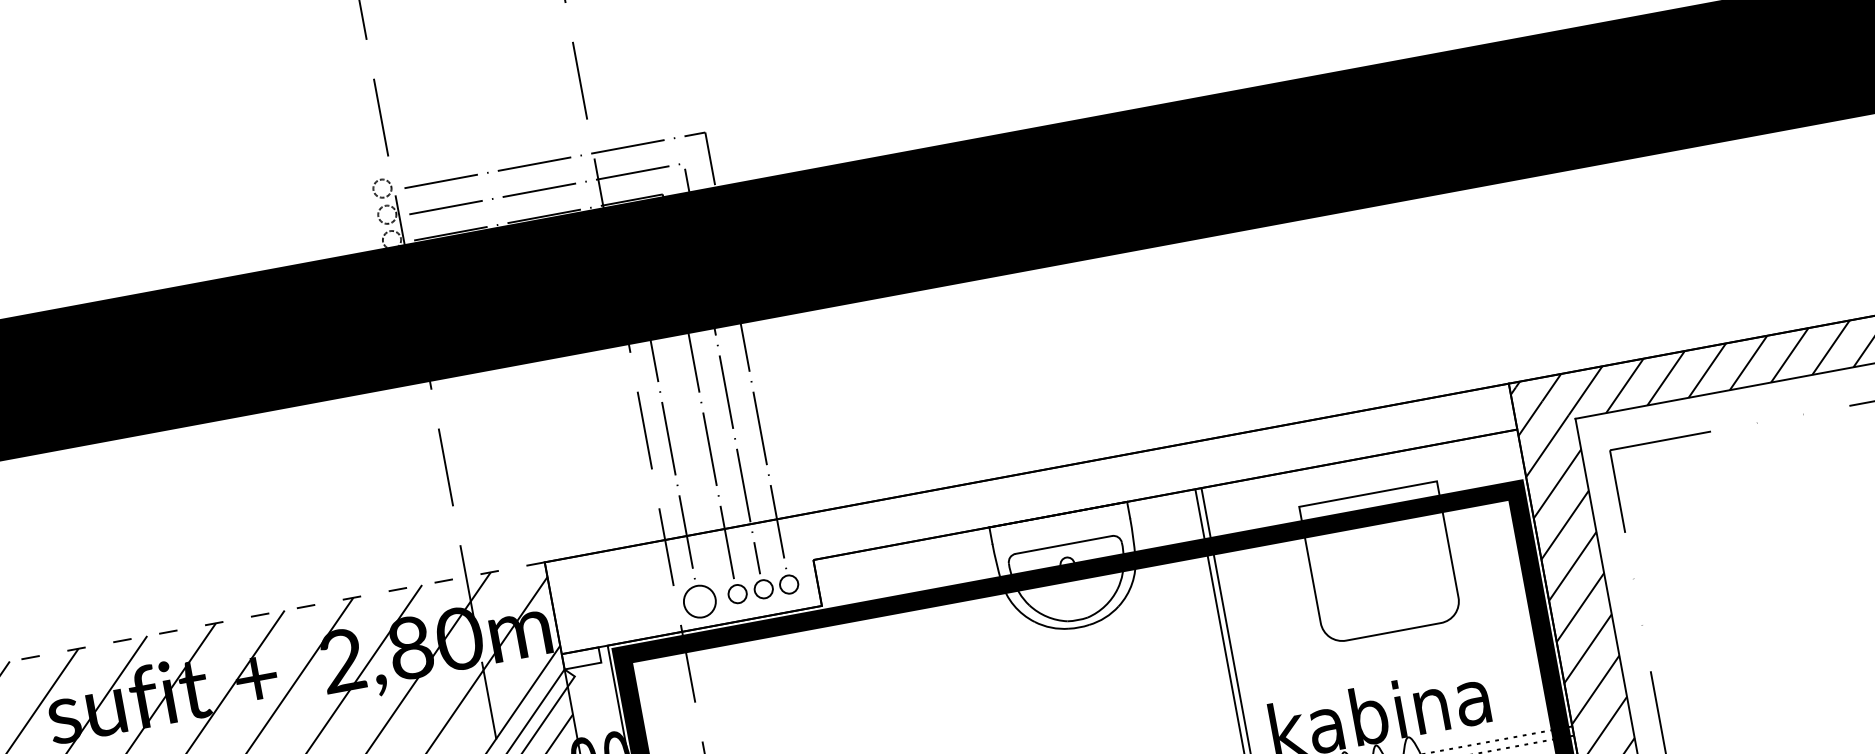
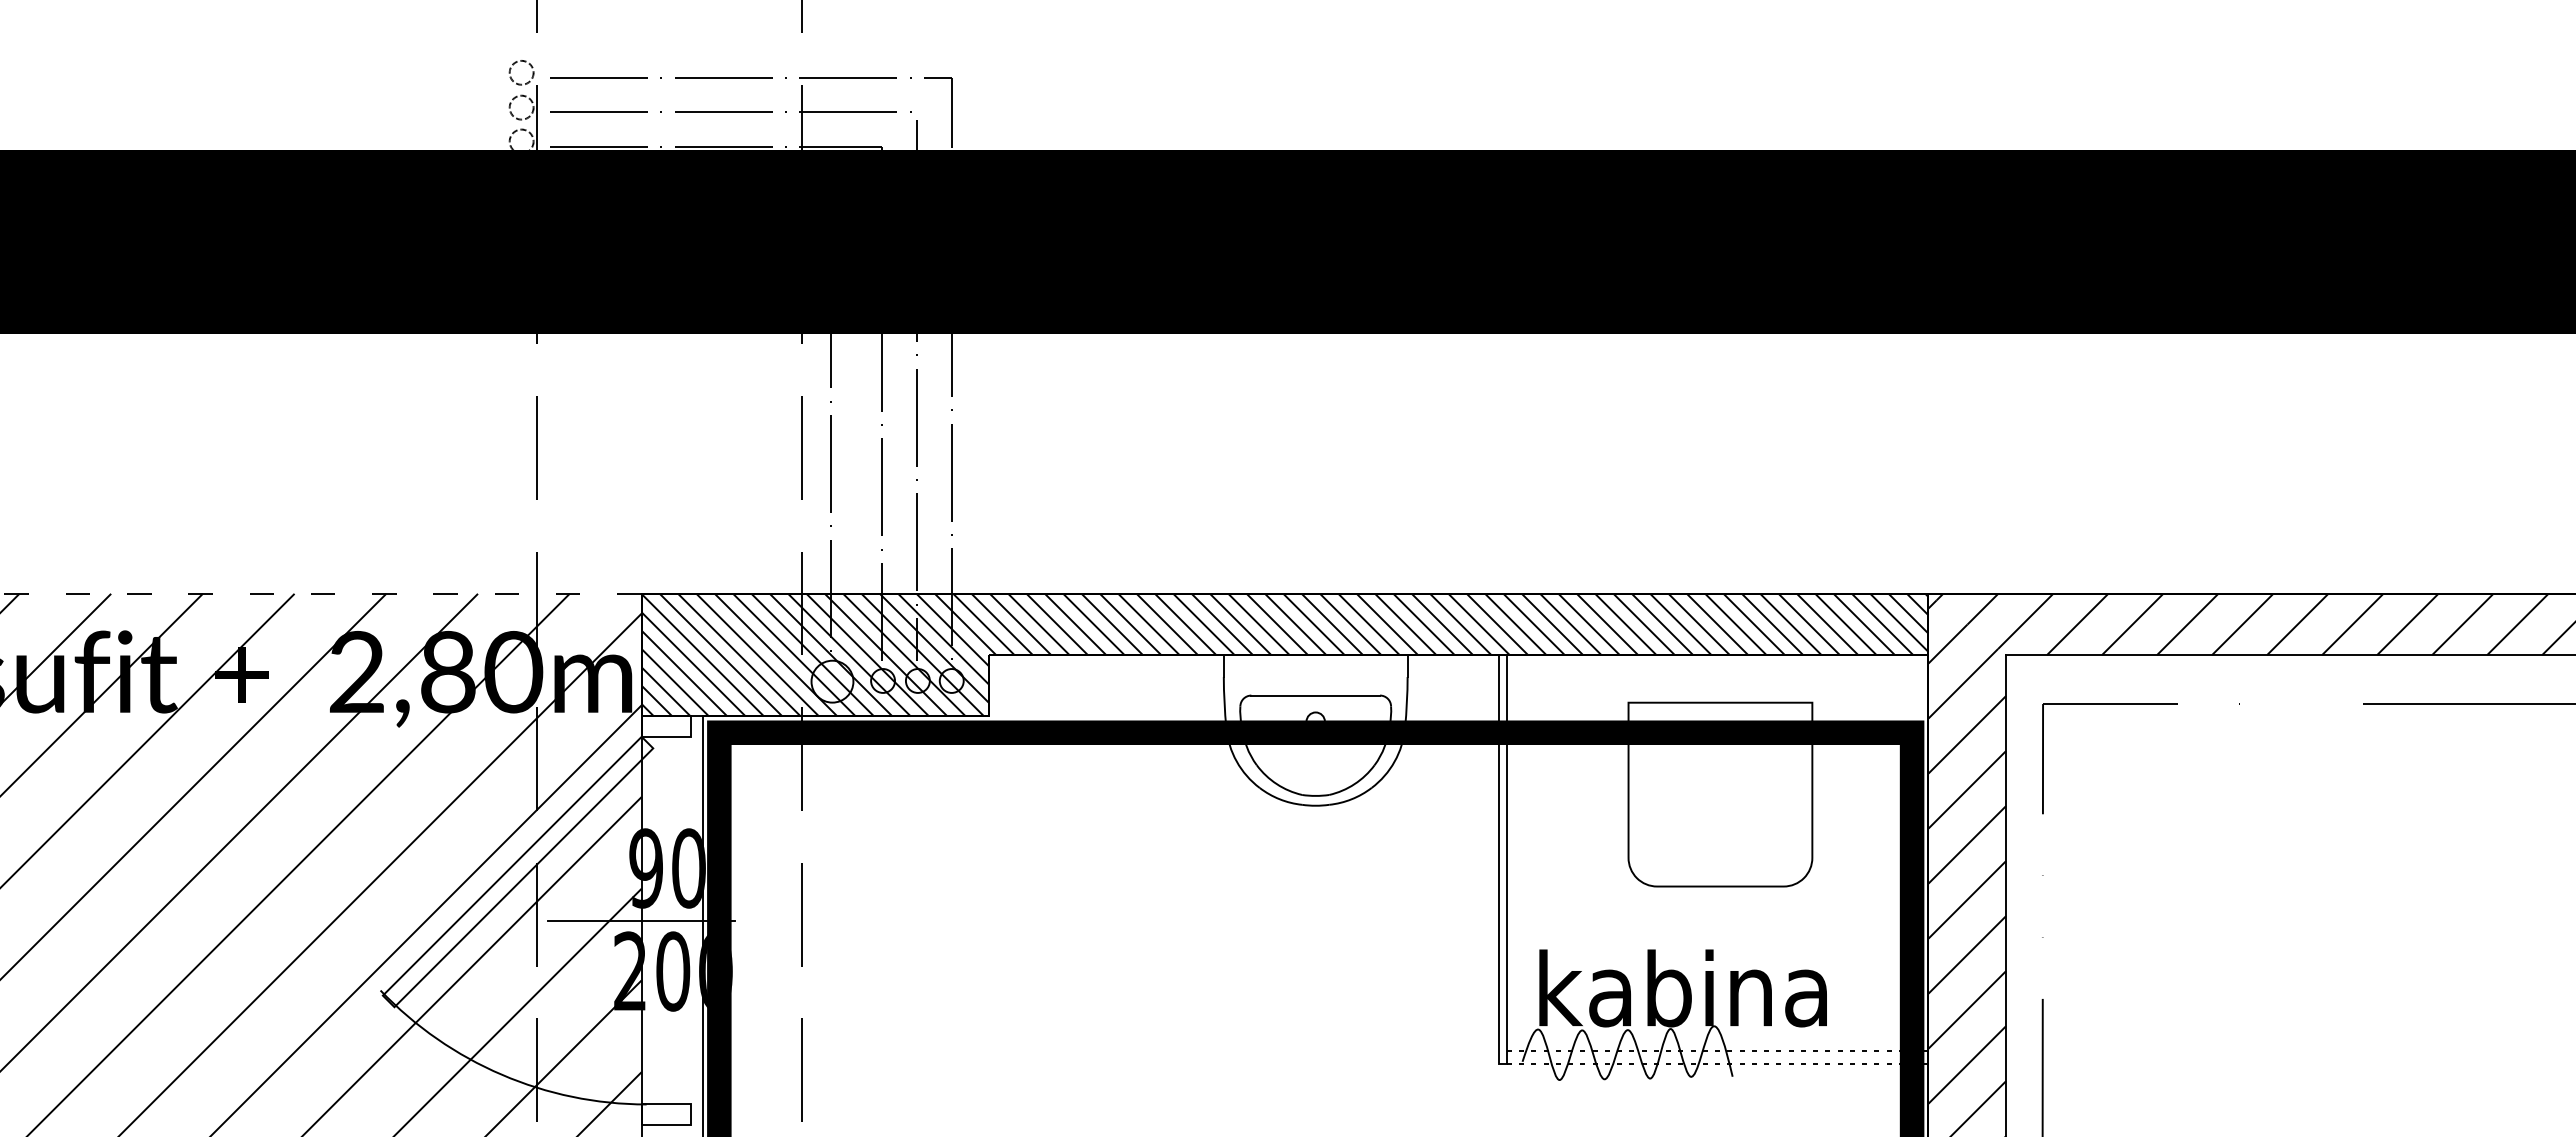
hatch: (1034, 518) -> (1284, 654), added

